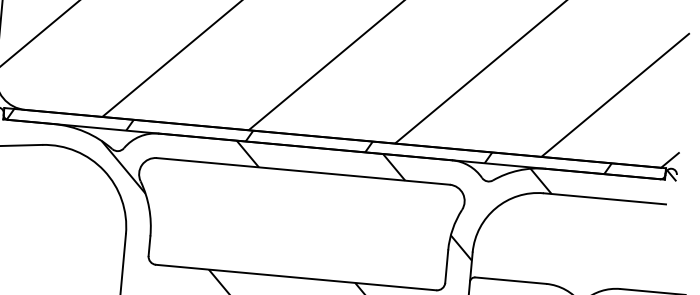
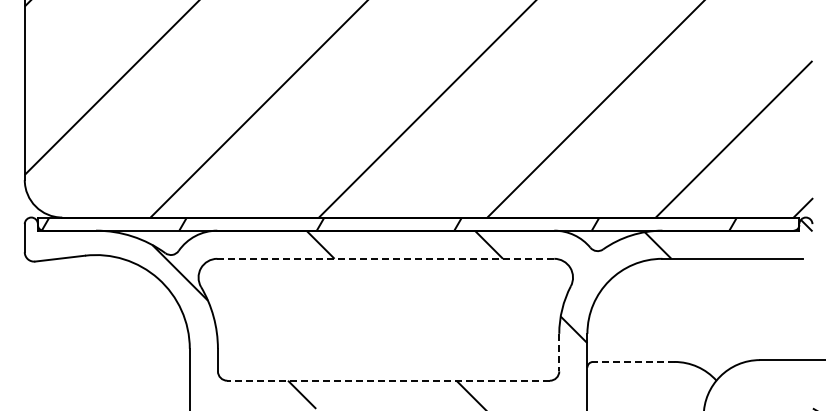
line: (304, 171) -> (386, 258), solid -> dashed
line: (446, 266) -> (559, 352), solid -> dashed
line: (296, 277) -> (388, 380), solid -> dashed
line: (510, 280) -> (633, 361), solid -> dashed

